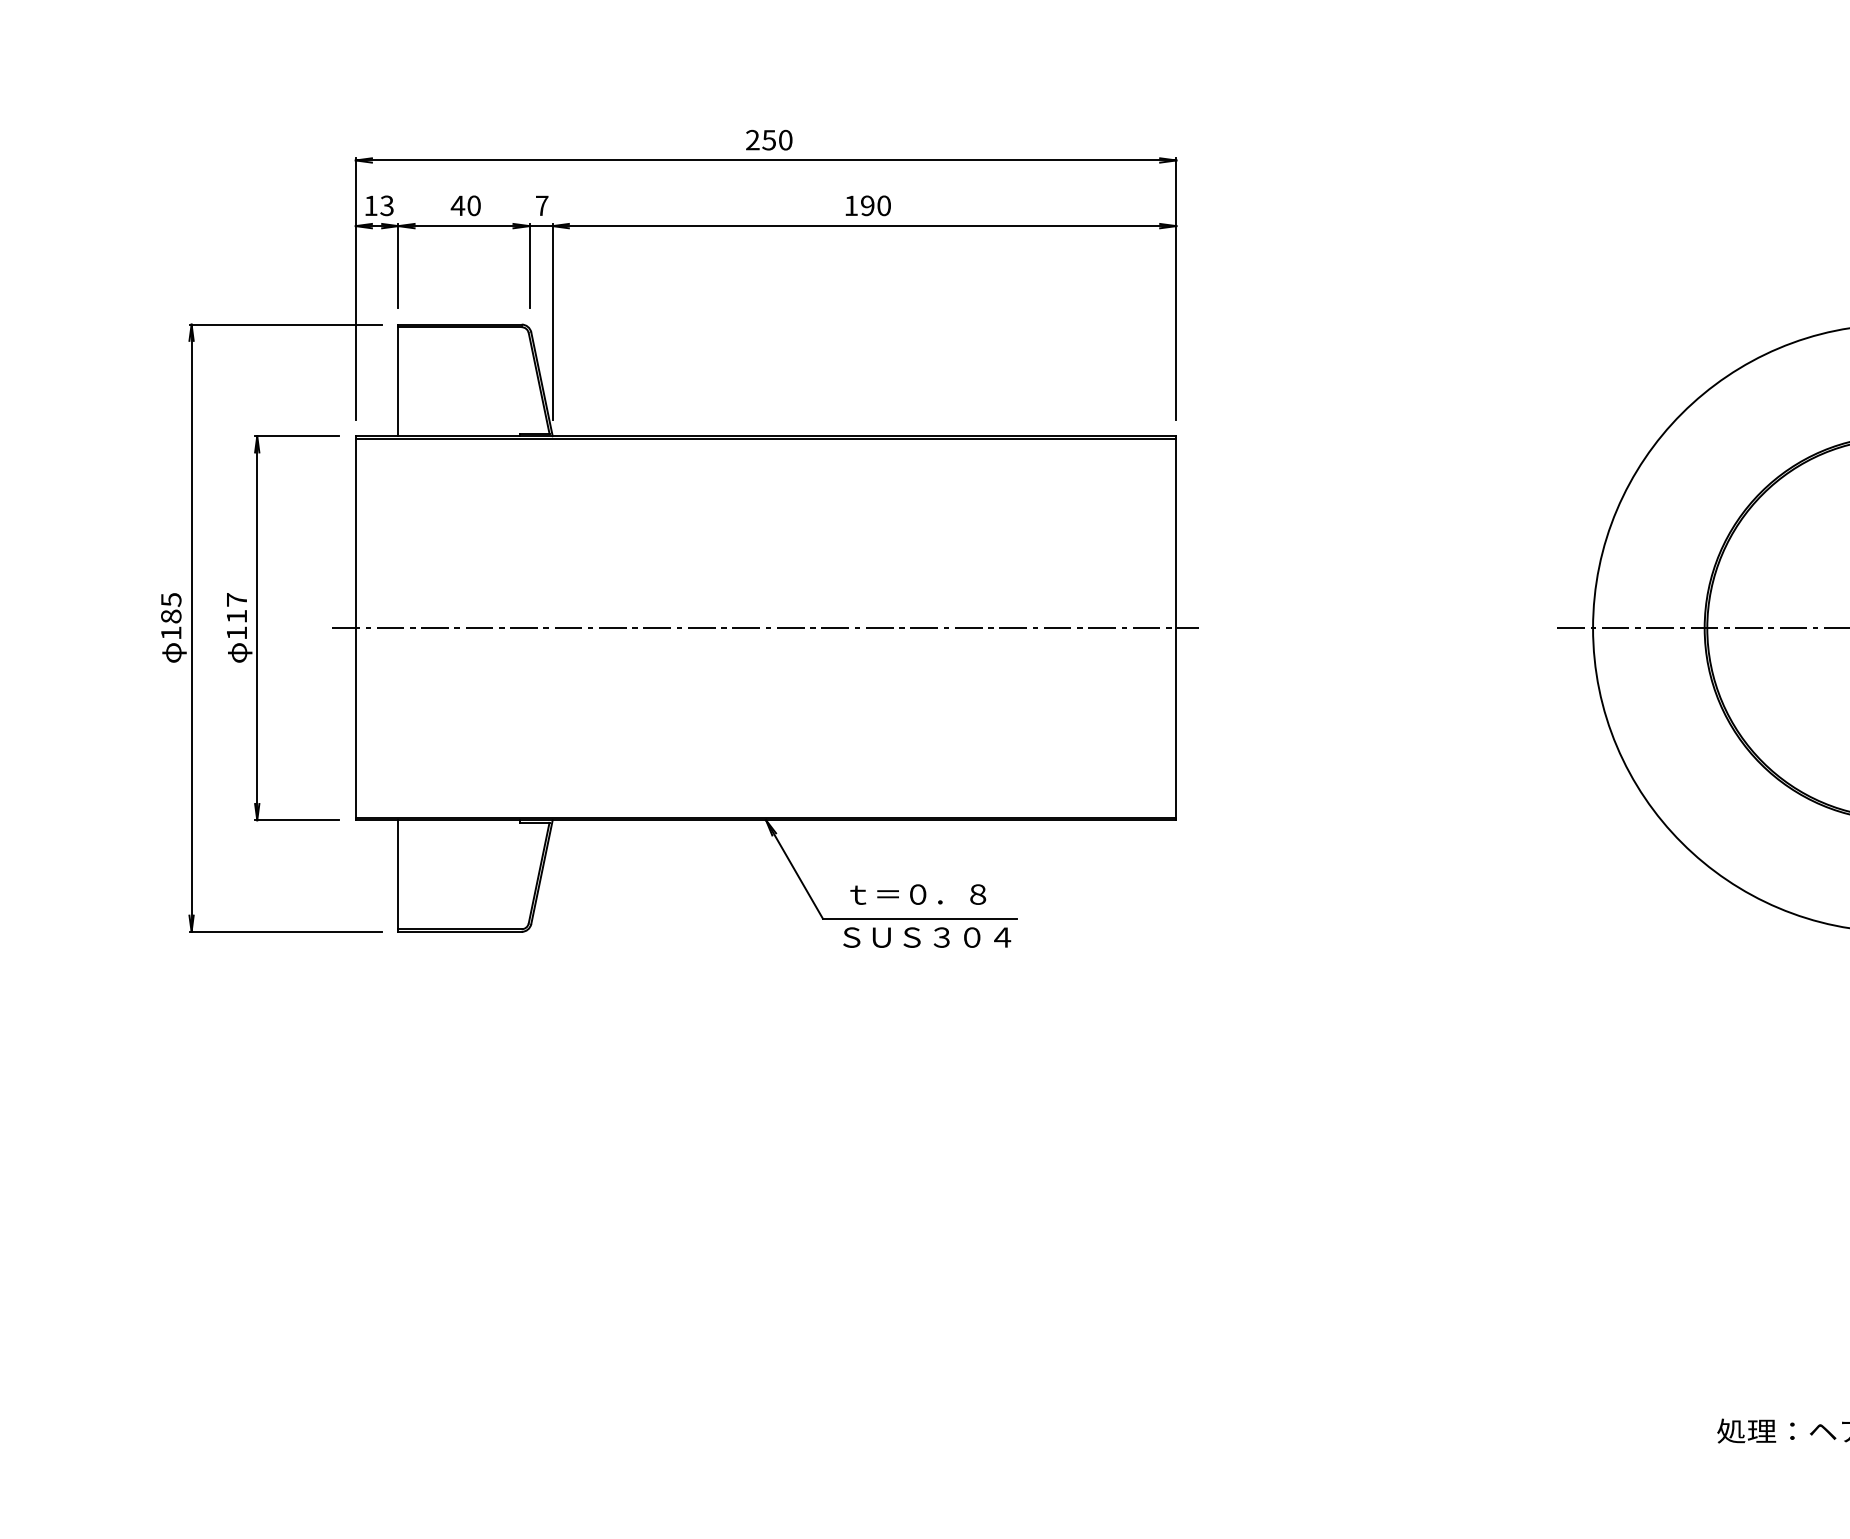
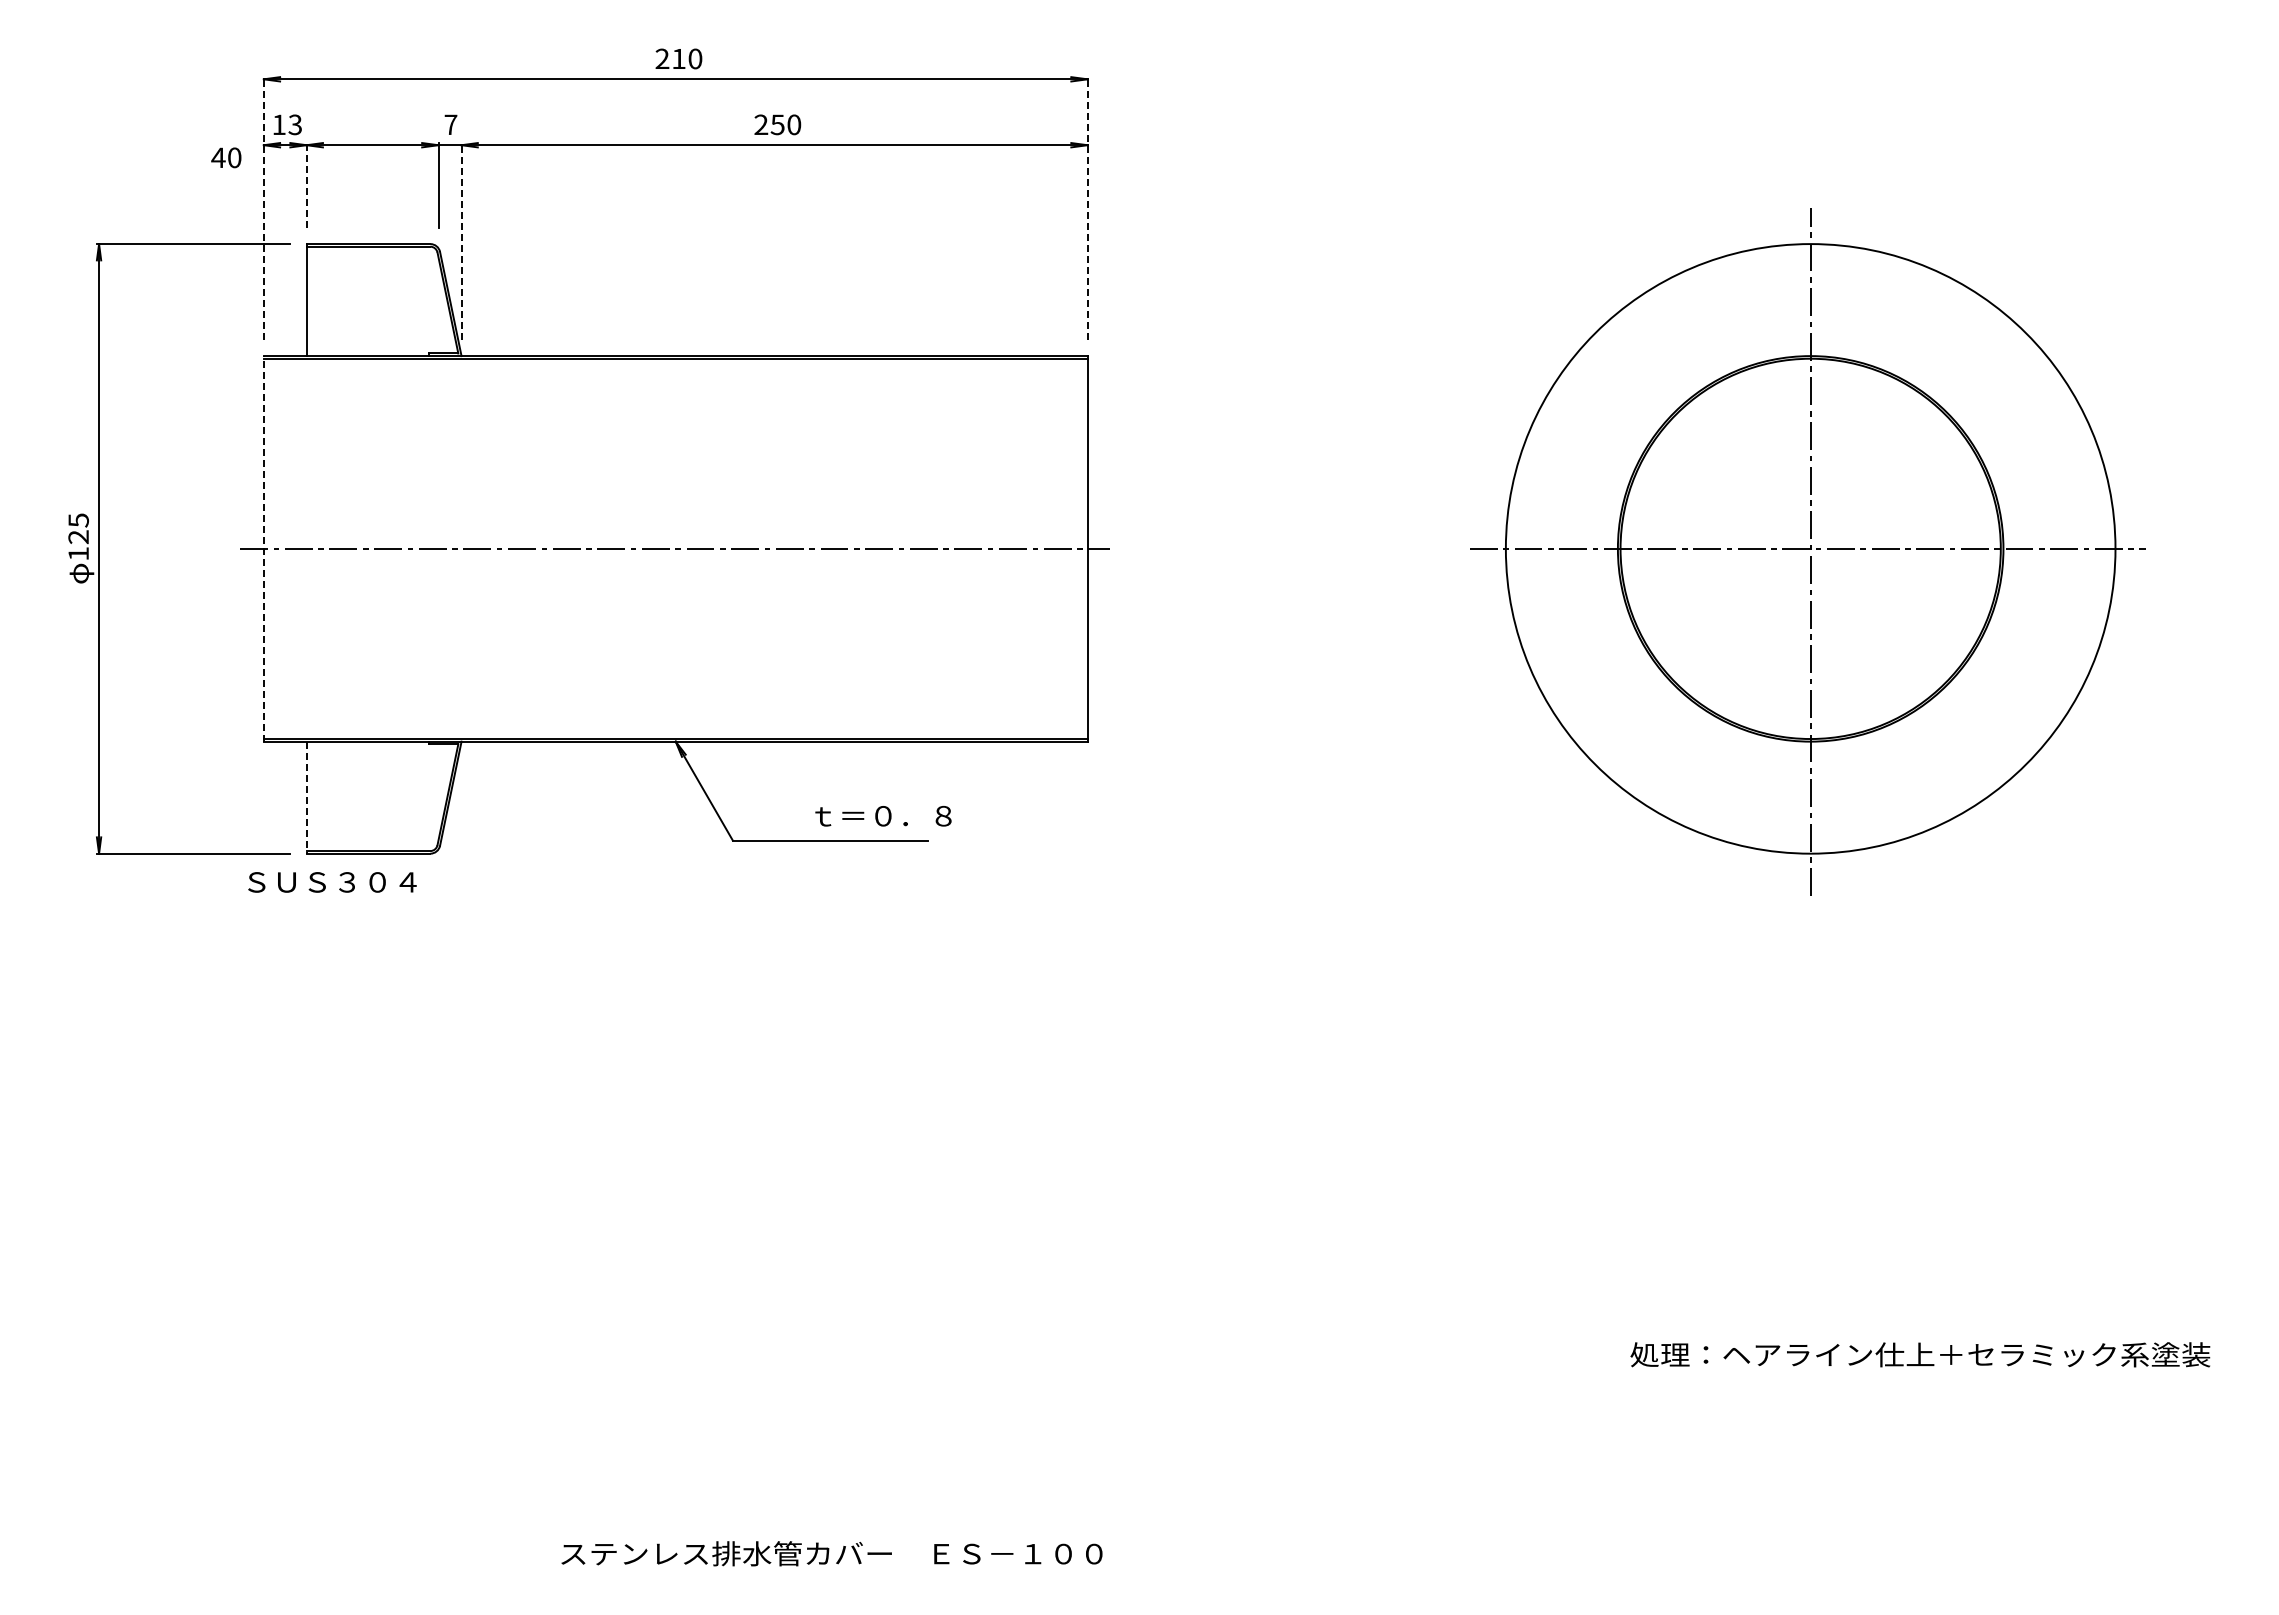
text: (768, 140) -> (678, 59), 250 -> 210
text: (465, 205) -> (226, 157), moved
text: (859, 205) -> (769, 124), 190 -> 250
line: (398, 265) -> (306, 184), solid -> dashed
line: (355, 288) -> (263, 207), solid -> dashed
line: (1176, 288) -> (1087, 207), solid -> dashed
line: (552, 321) -> (461, 240), solid -> dashed
text: (171, 616) -> (78, 537), 185 -> 125
part: (257, 627) -> (165, 548), removed
line: (355, 627) -> (263, 548), solid -> dashed
line: (398, 876) -> (306, 798), solid -> dashed
text: (918, 894) -> (883, 816), moved
text: (927, 937) -> (332, 882), moved

